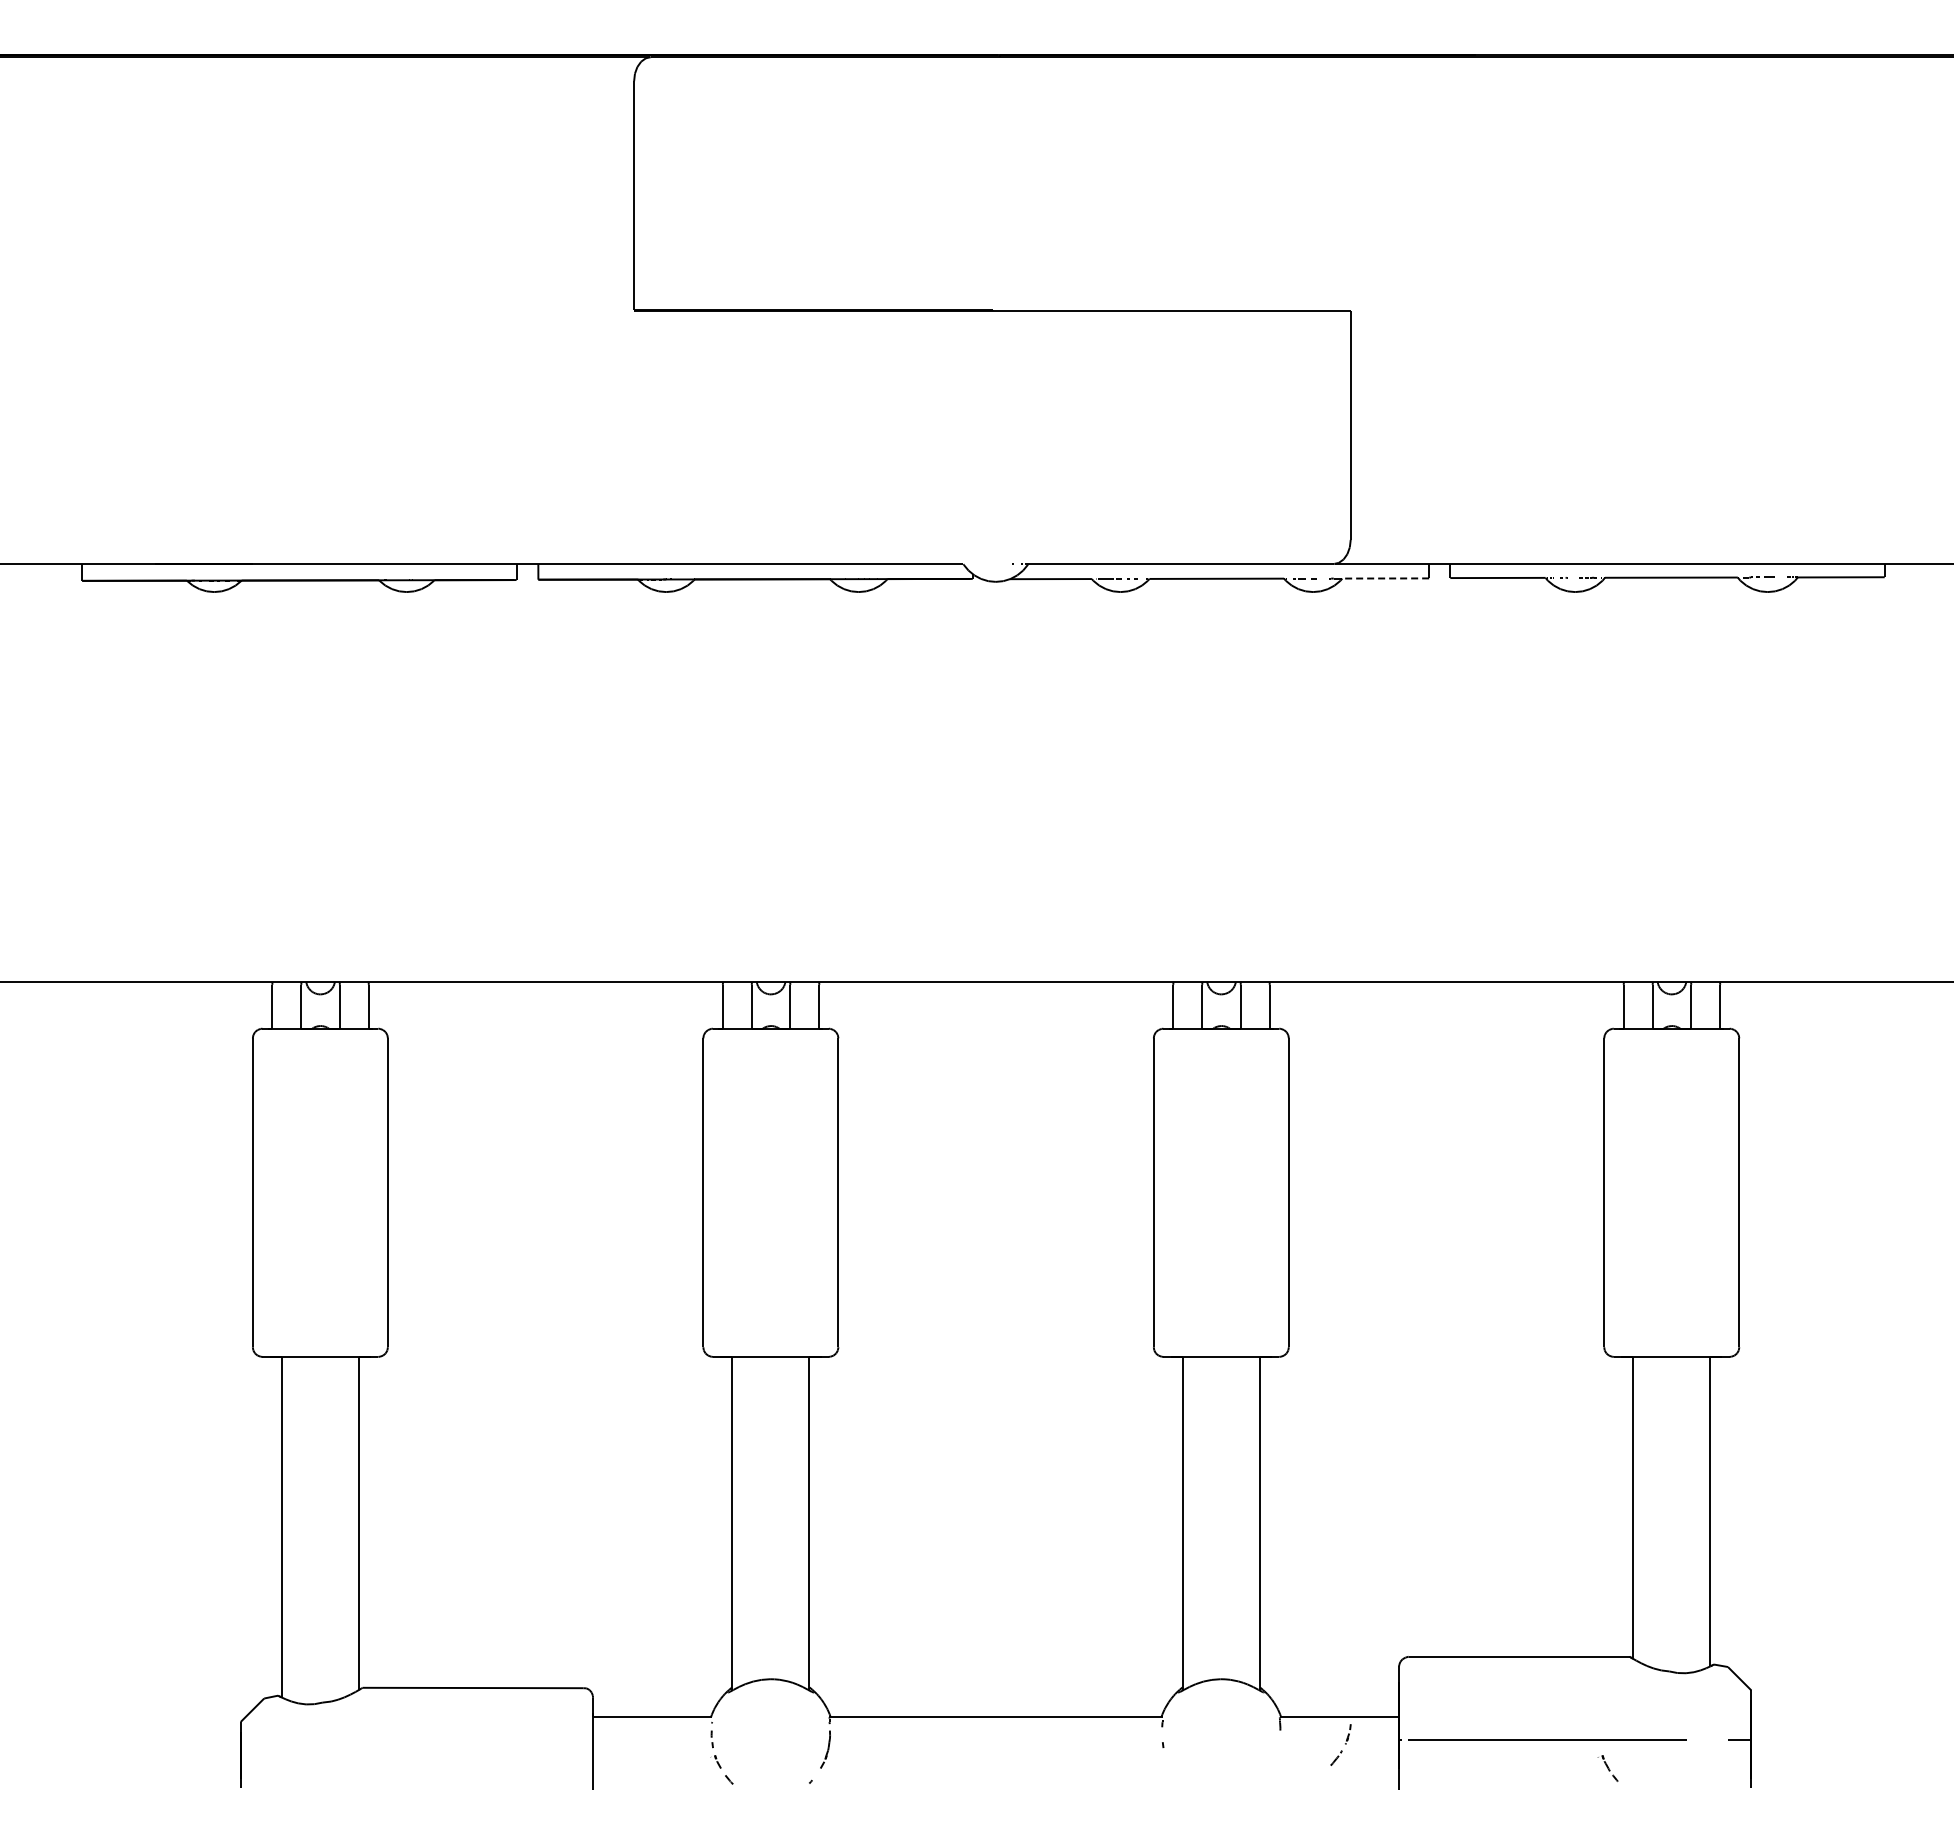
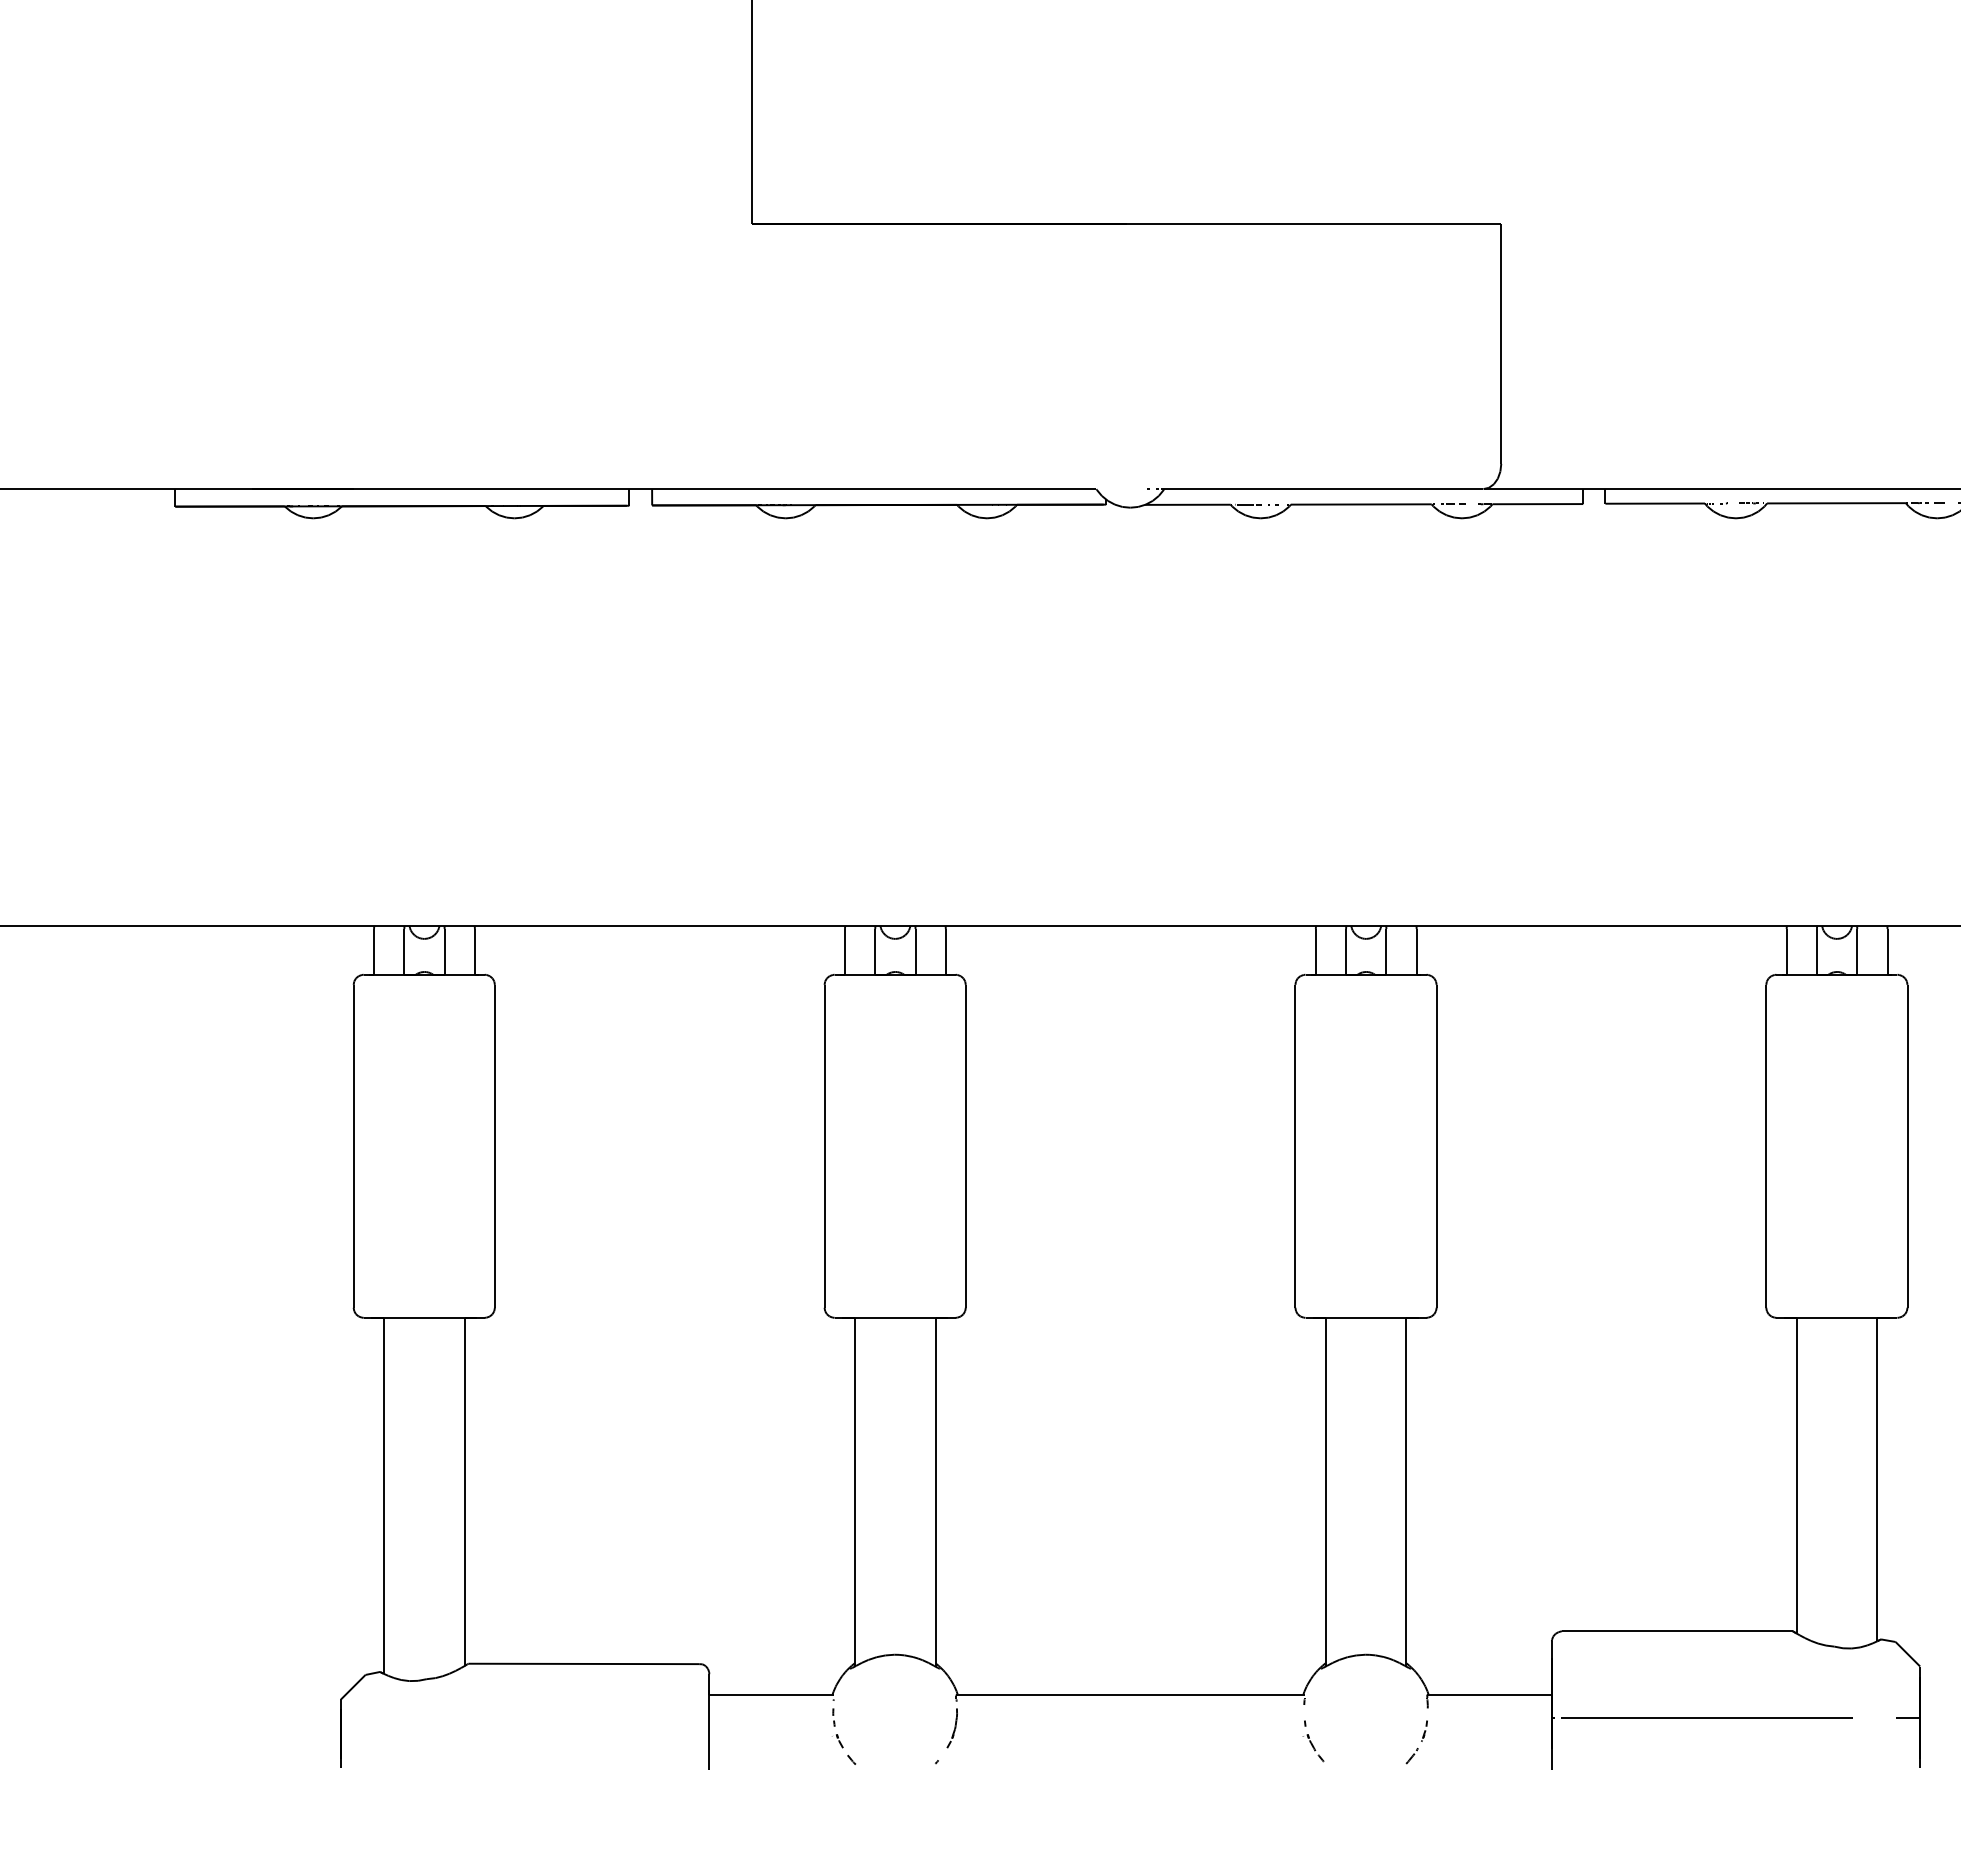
line: (1385, 578) -> (1537, 504), dashed -> solid
part: (1340, 1744) -> (1416, 1741), moved
part: (1607, 1768) -> (1312, 1748), moved

